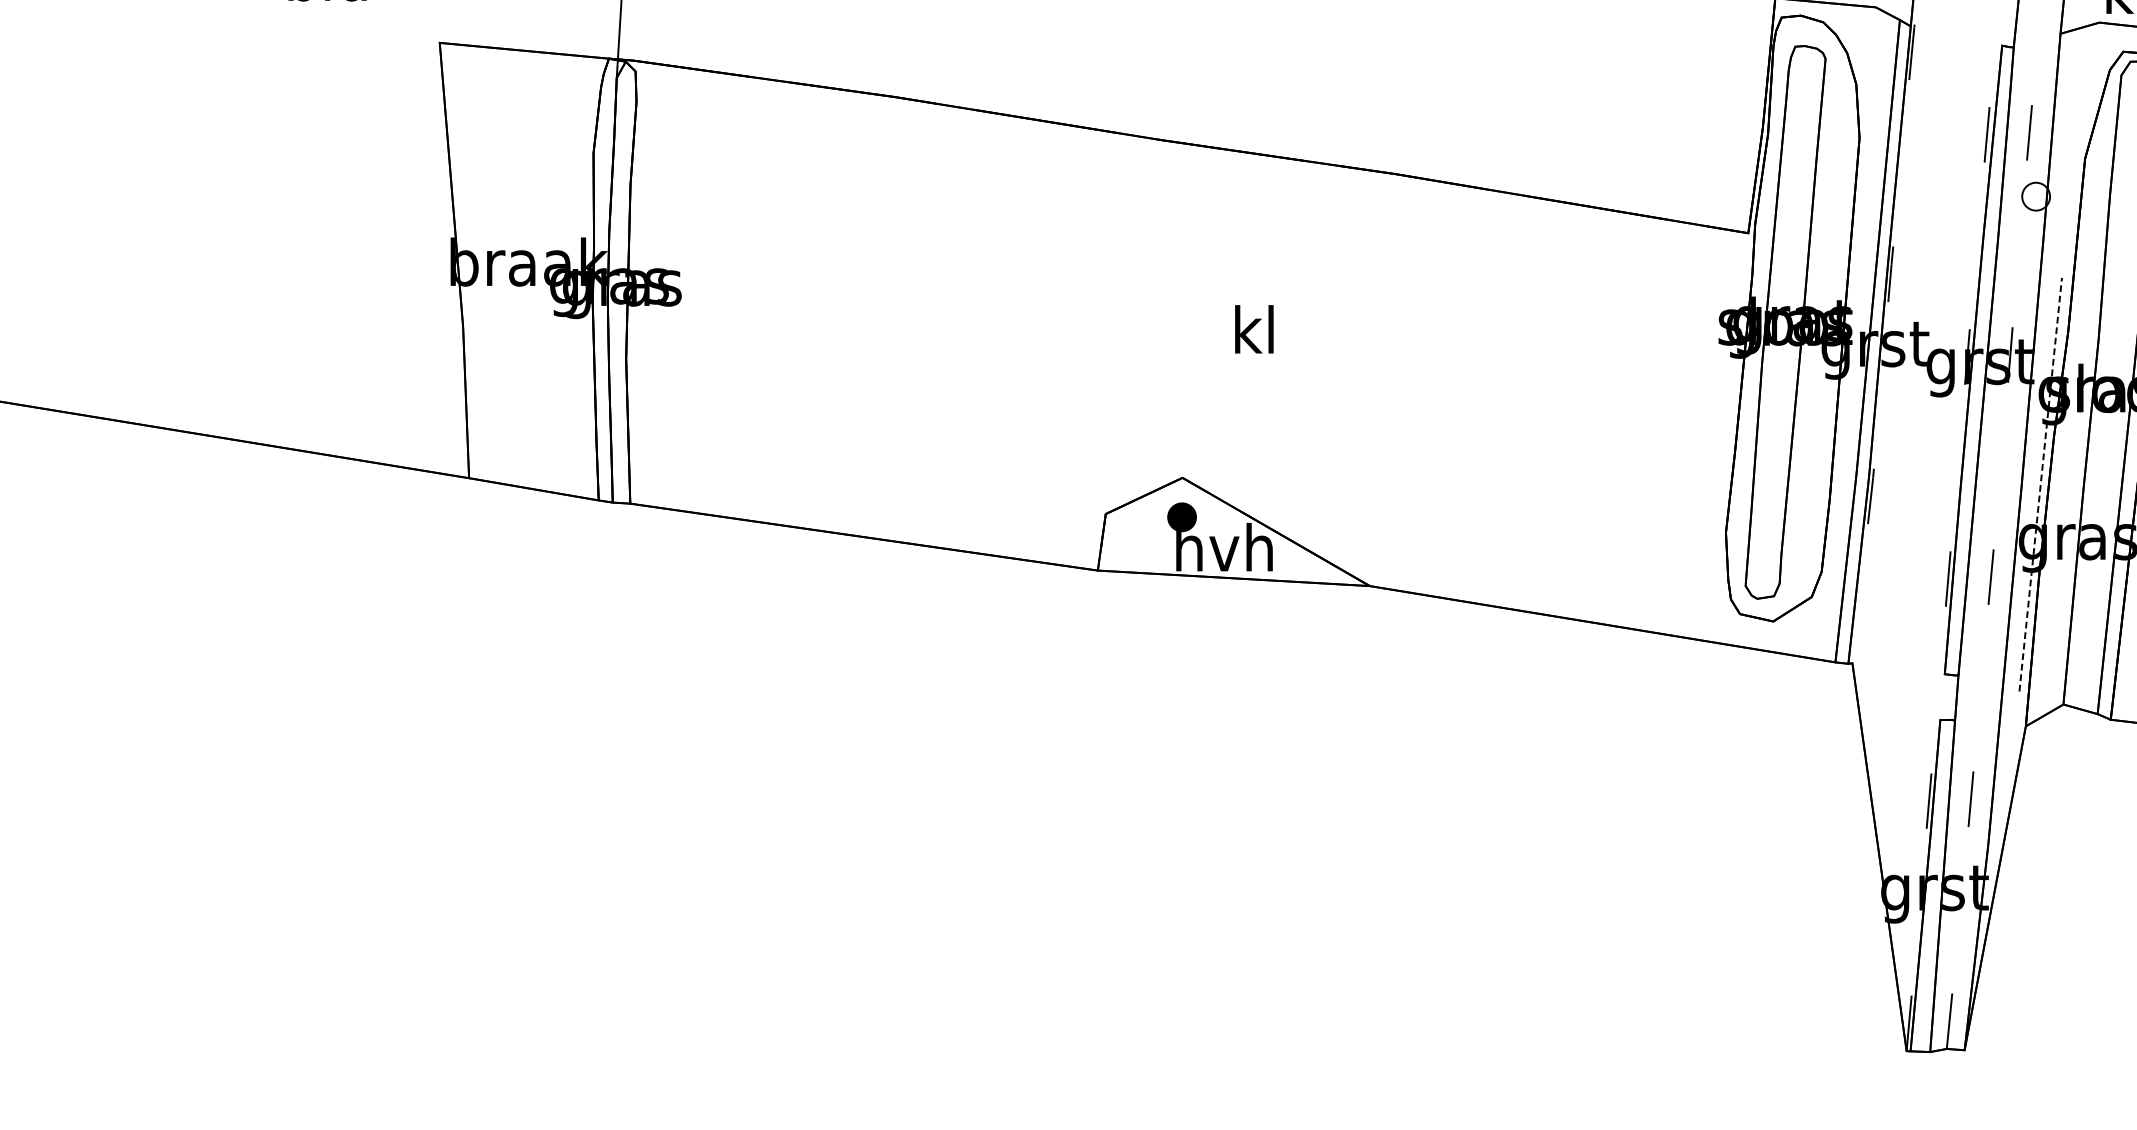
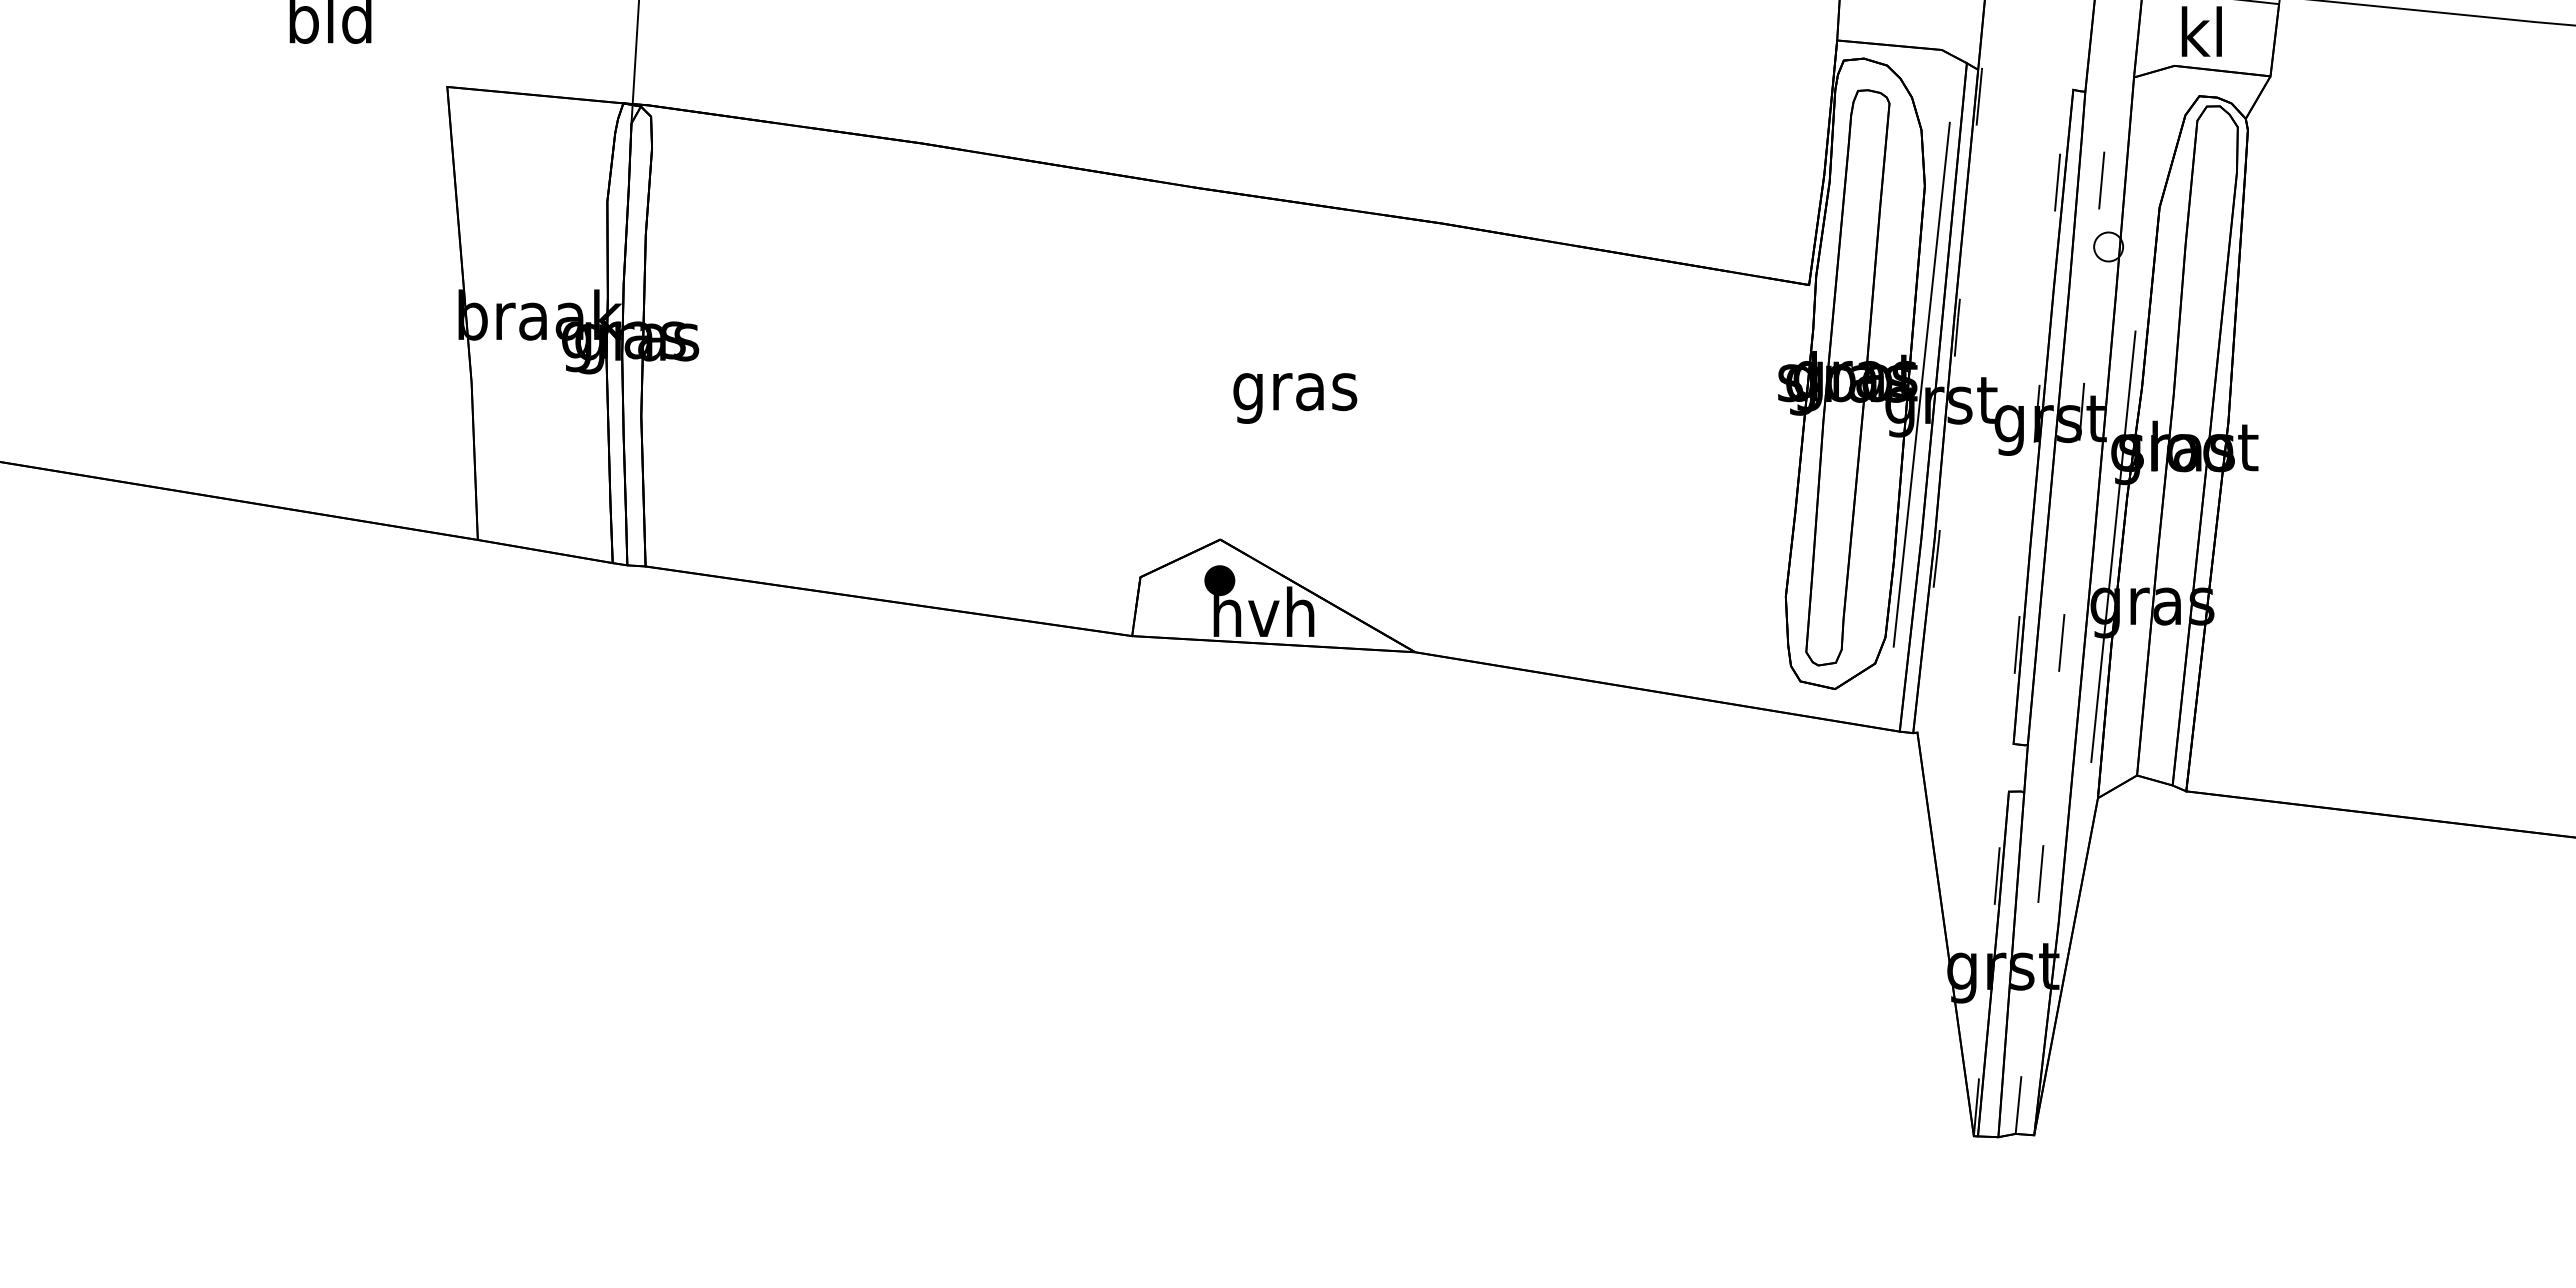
line: (1856, 328) -> (1921, 384), added
text: (1254, 335) -> (1295, 391), kl -> gras
line: (2040, 484) -> (2113, 546), dashed -> solid

